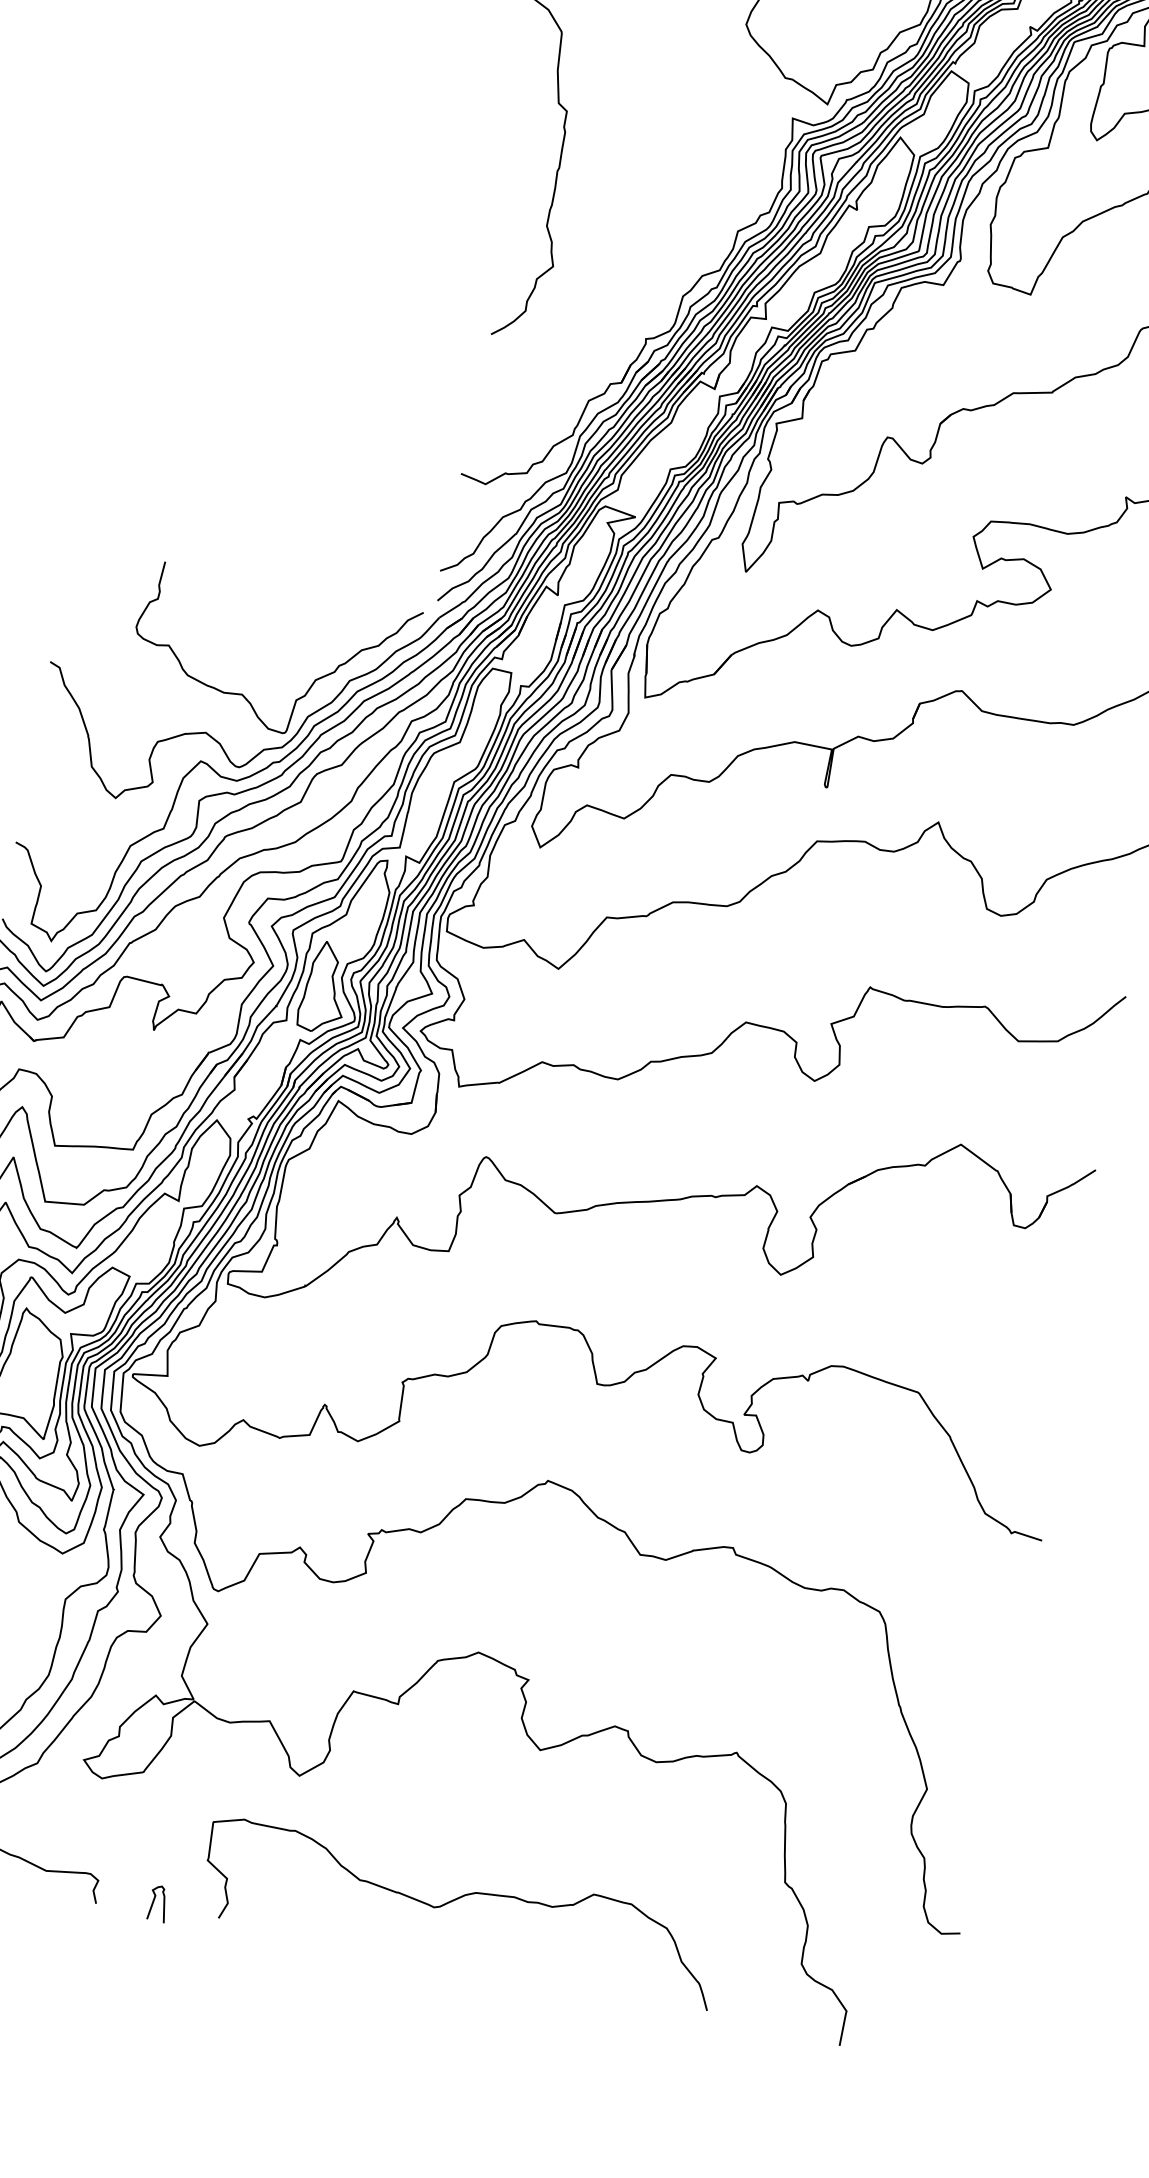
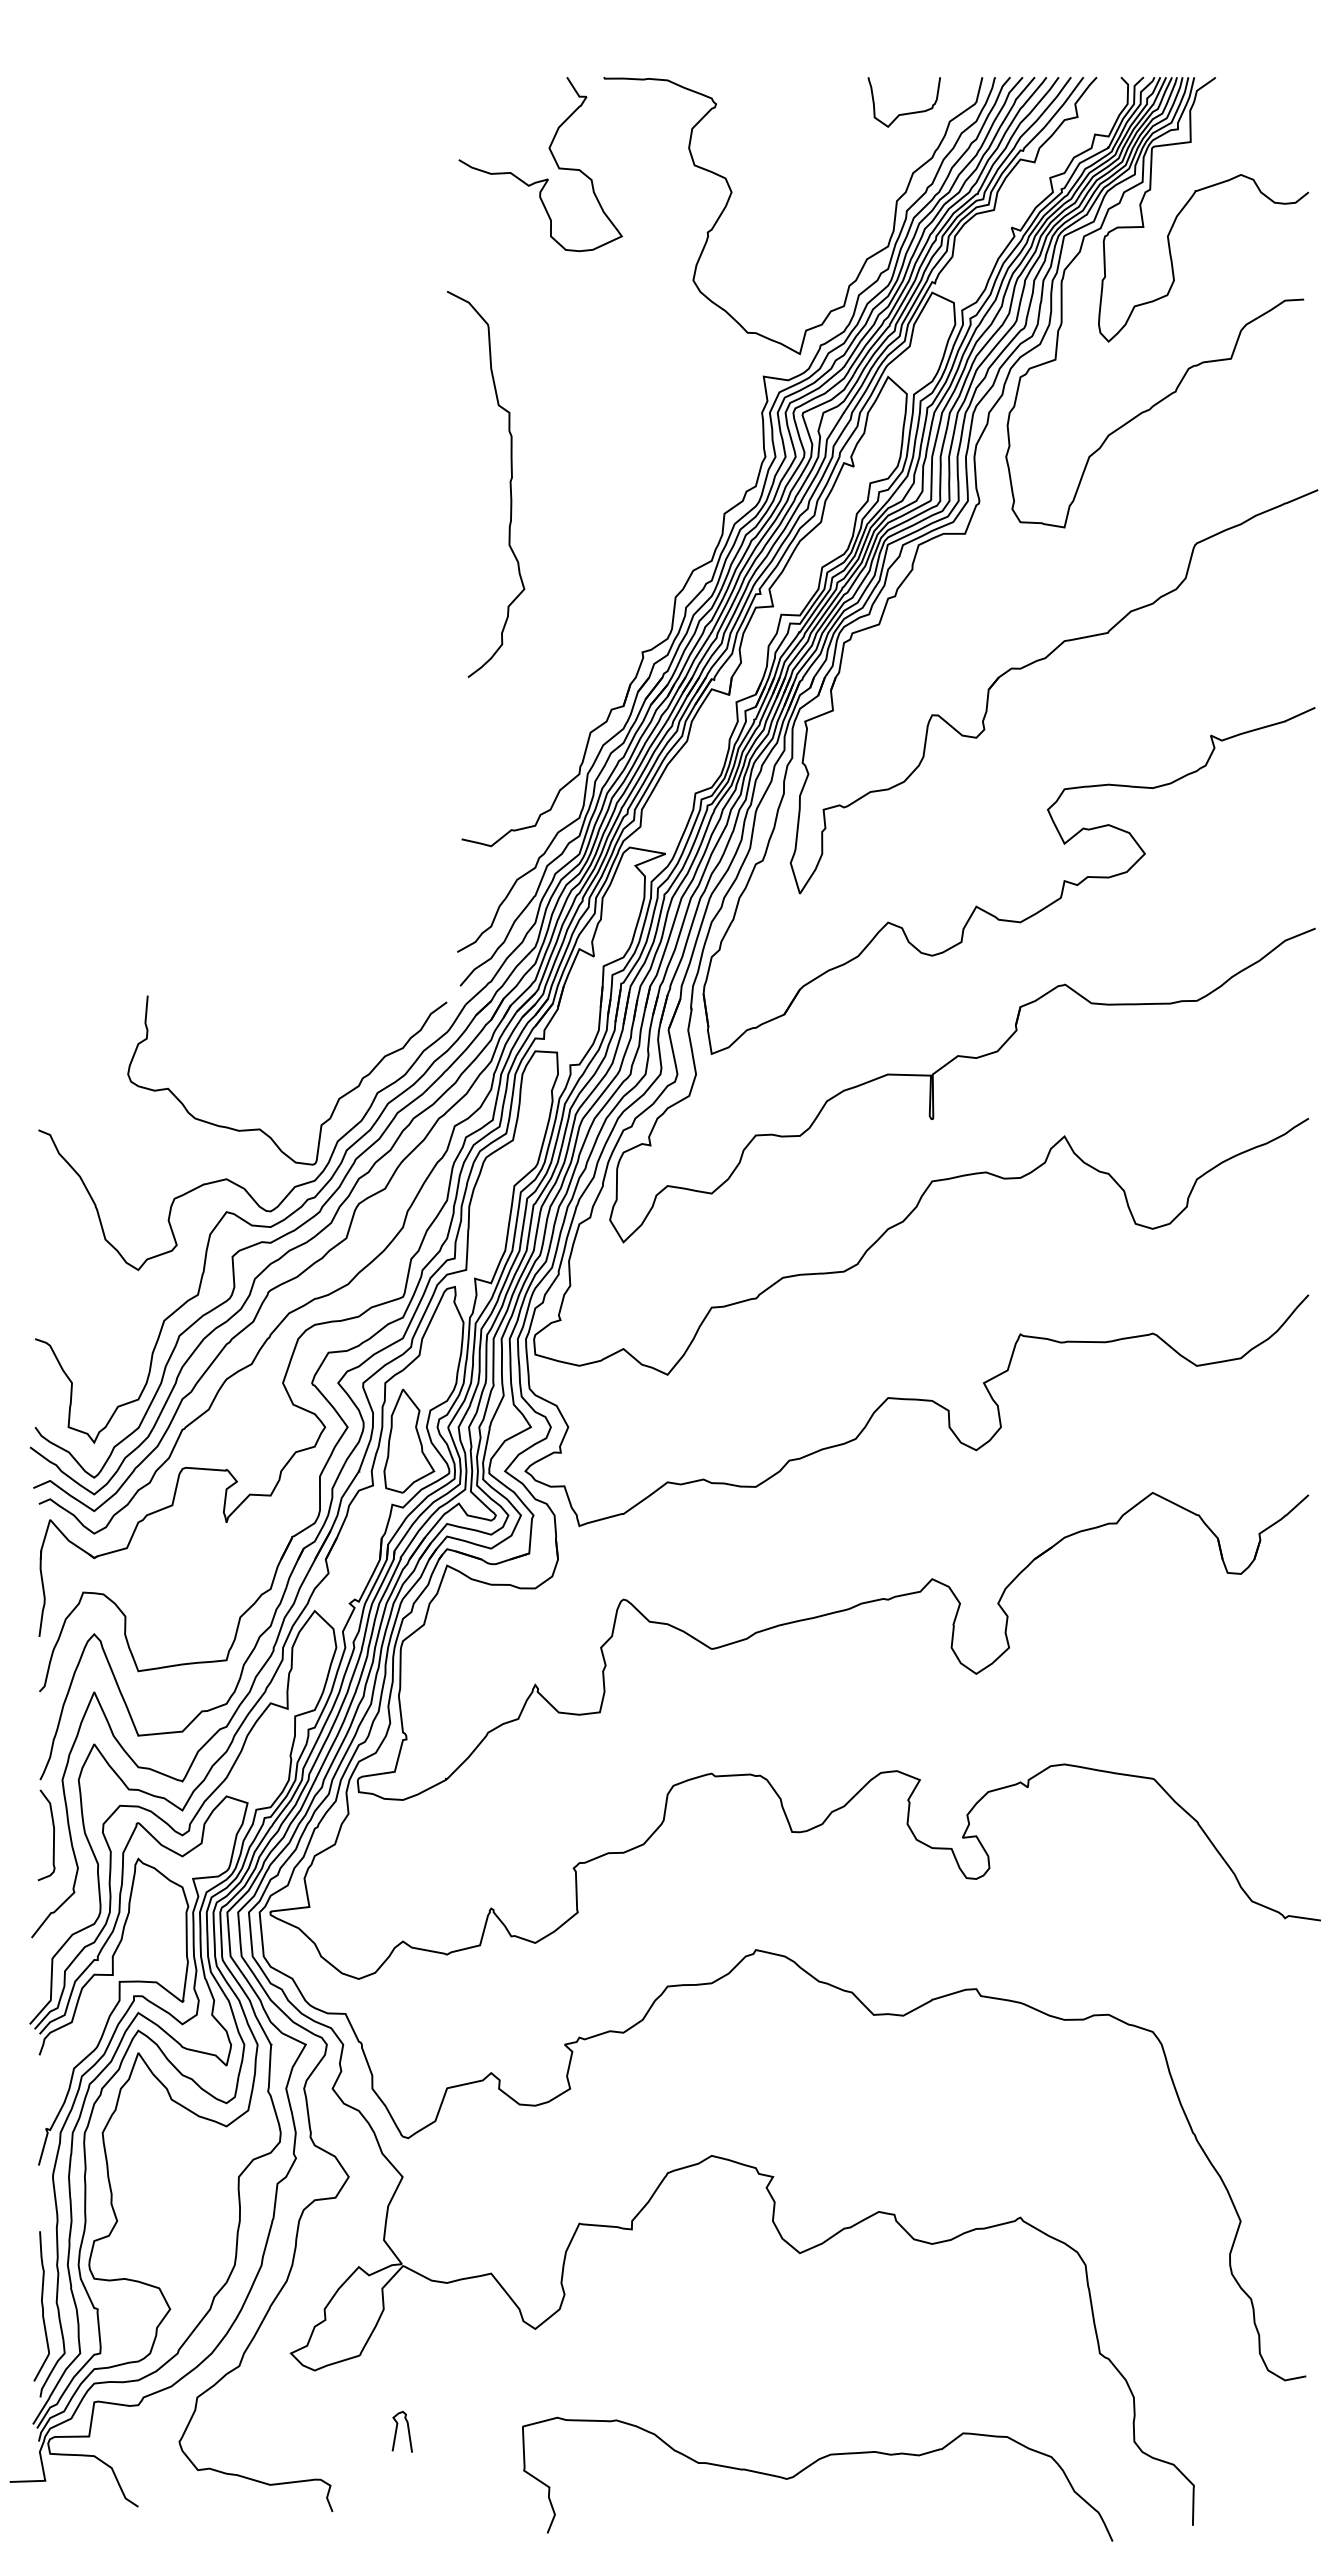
curve: (456, 1900) -> (810, 2466), moved
curve: (154, 1901) -> (397, 2430), moved

